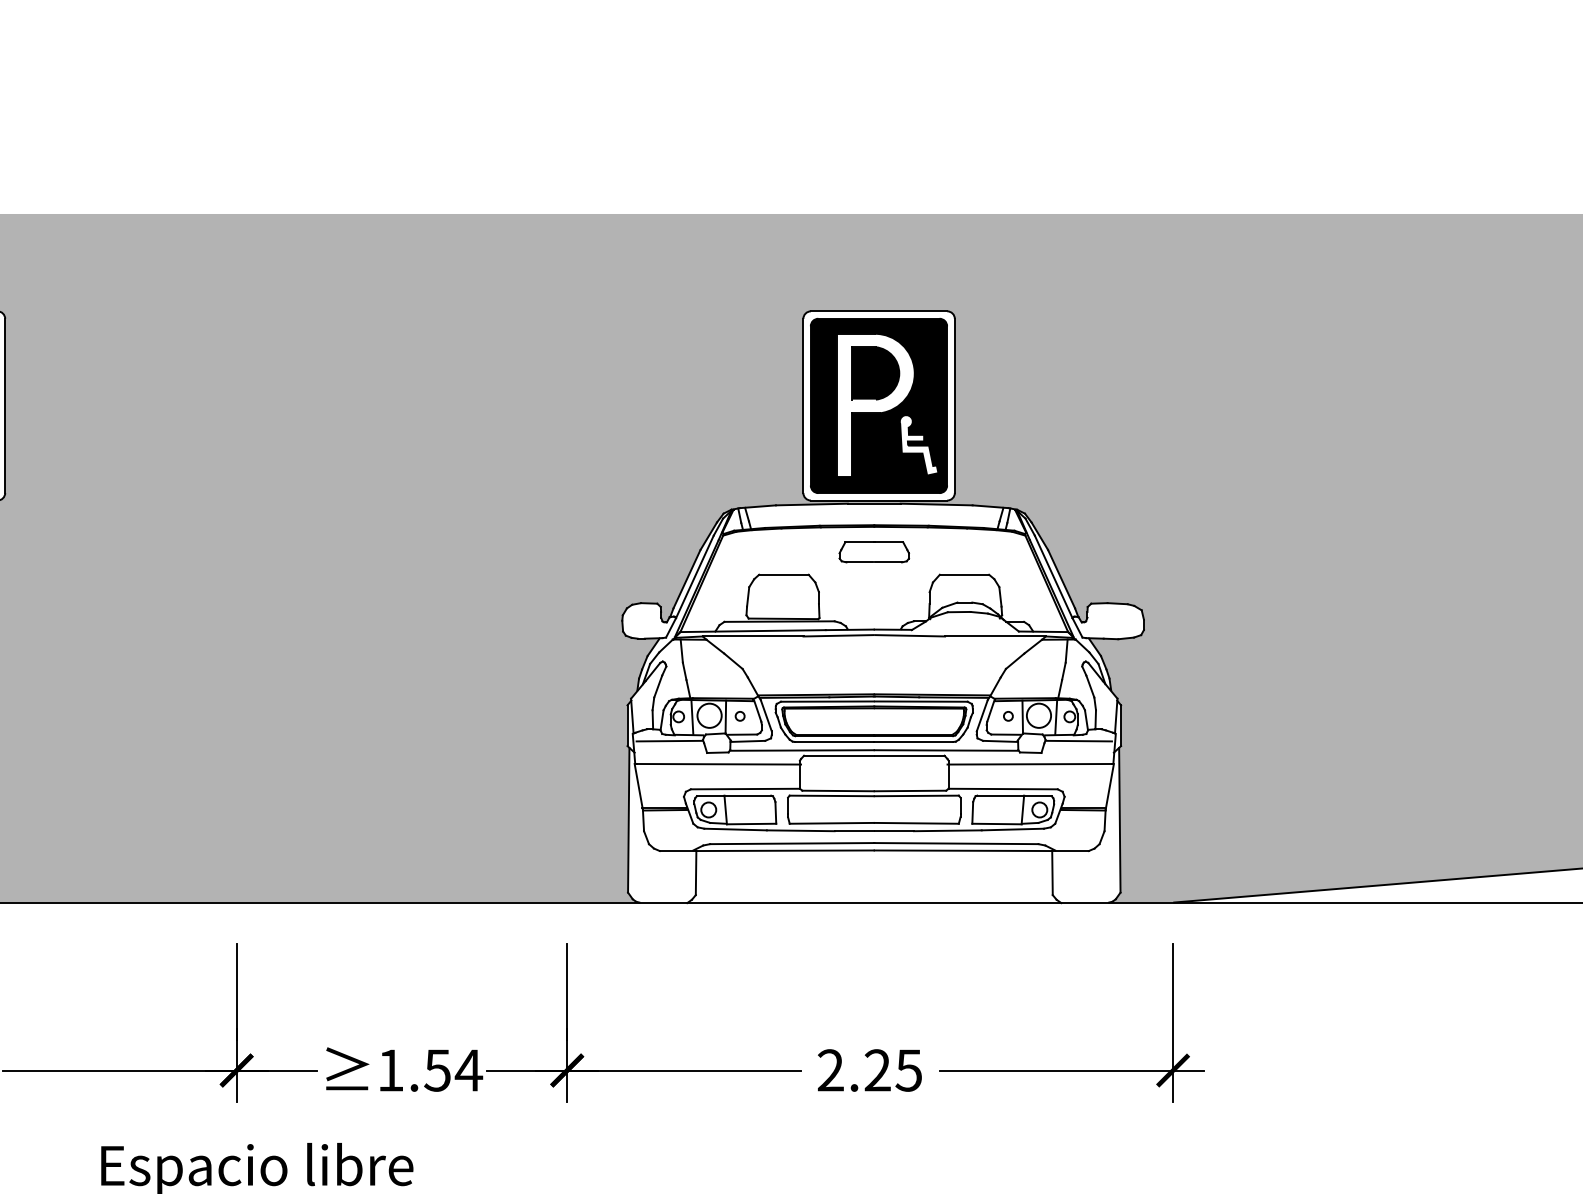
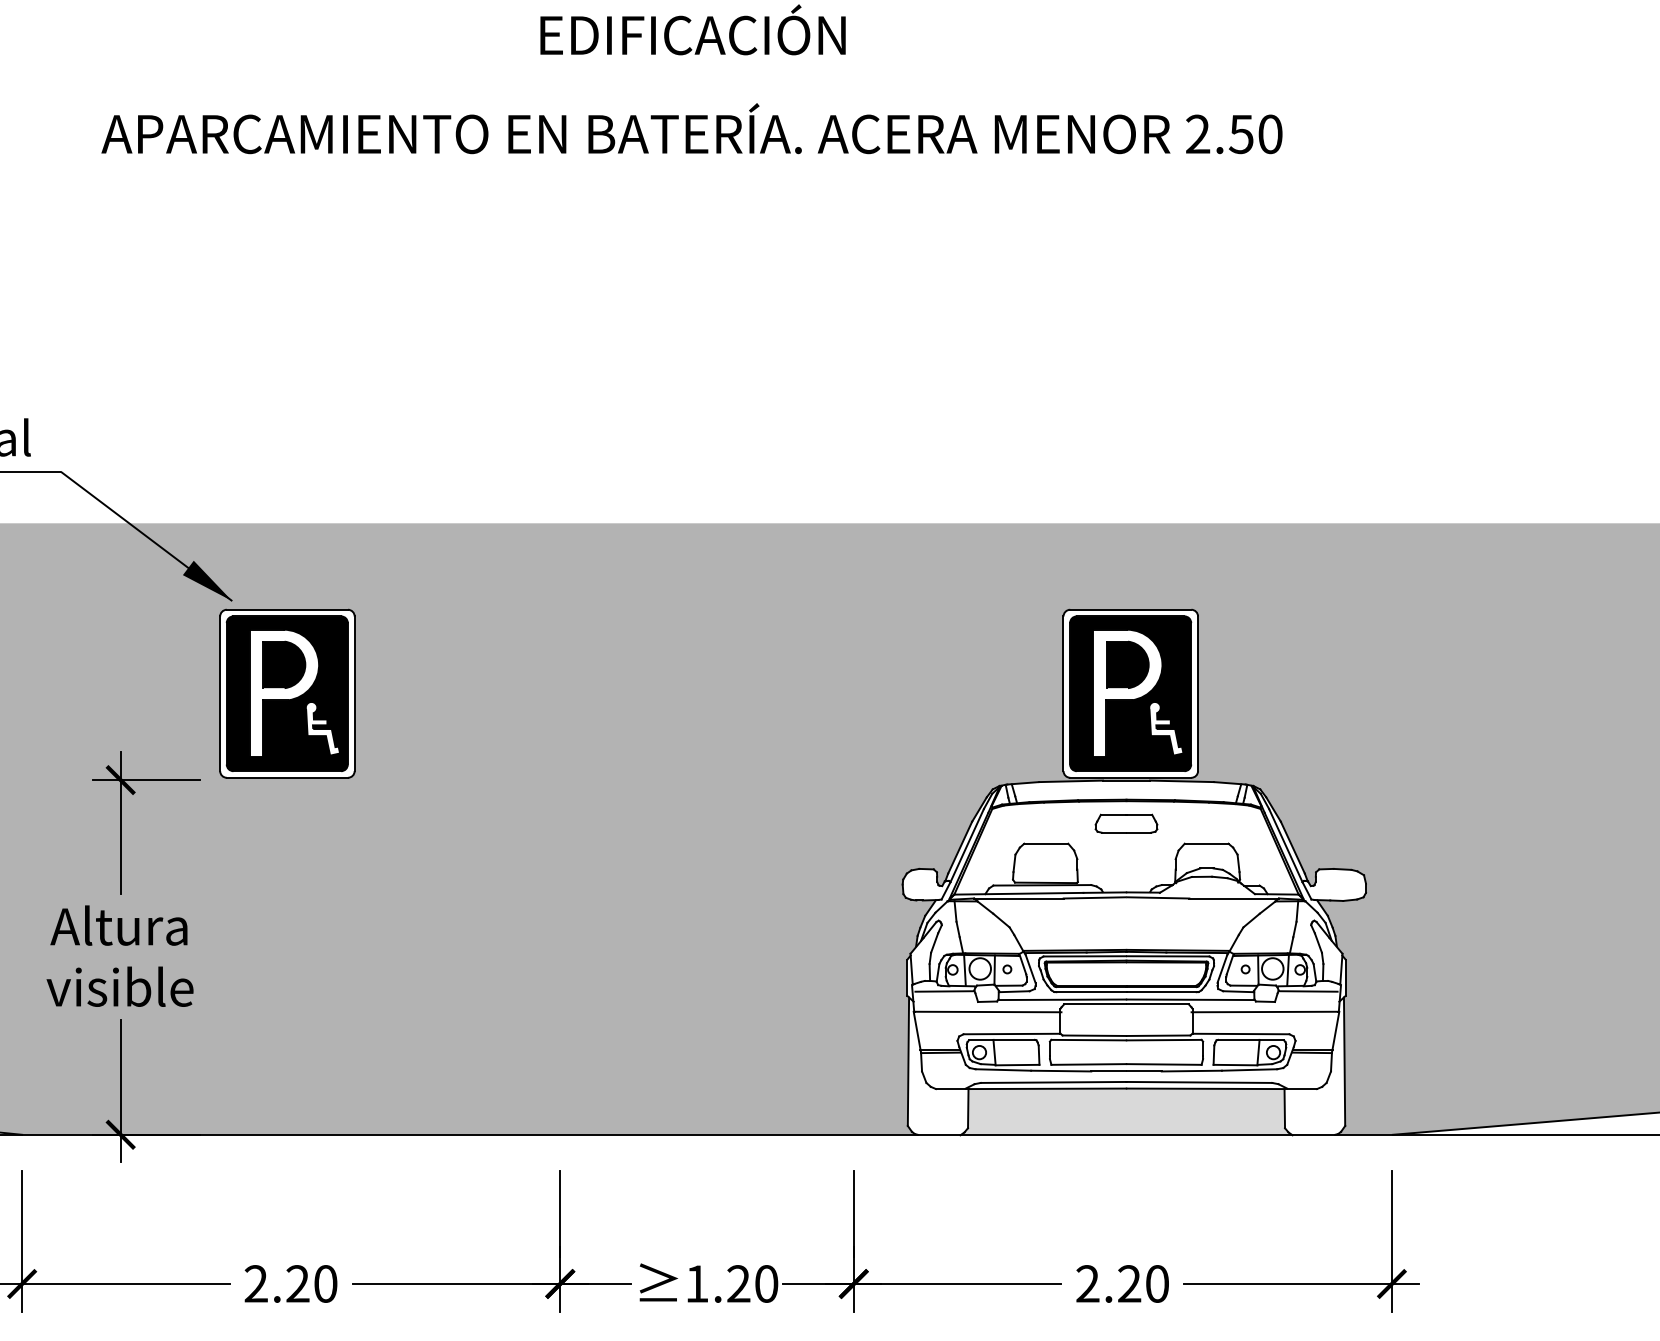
fill: (874, 876) -> (1126, 1111), added
text: (453, 1069) -> (752, 1283), 1.54 -> 1.20
text: (908, 1069) -> (1156, 1283), 2.25 -> 2.20

